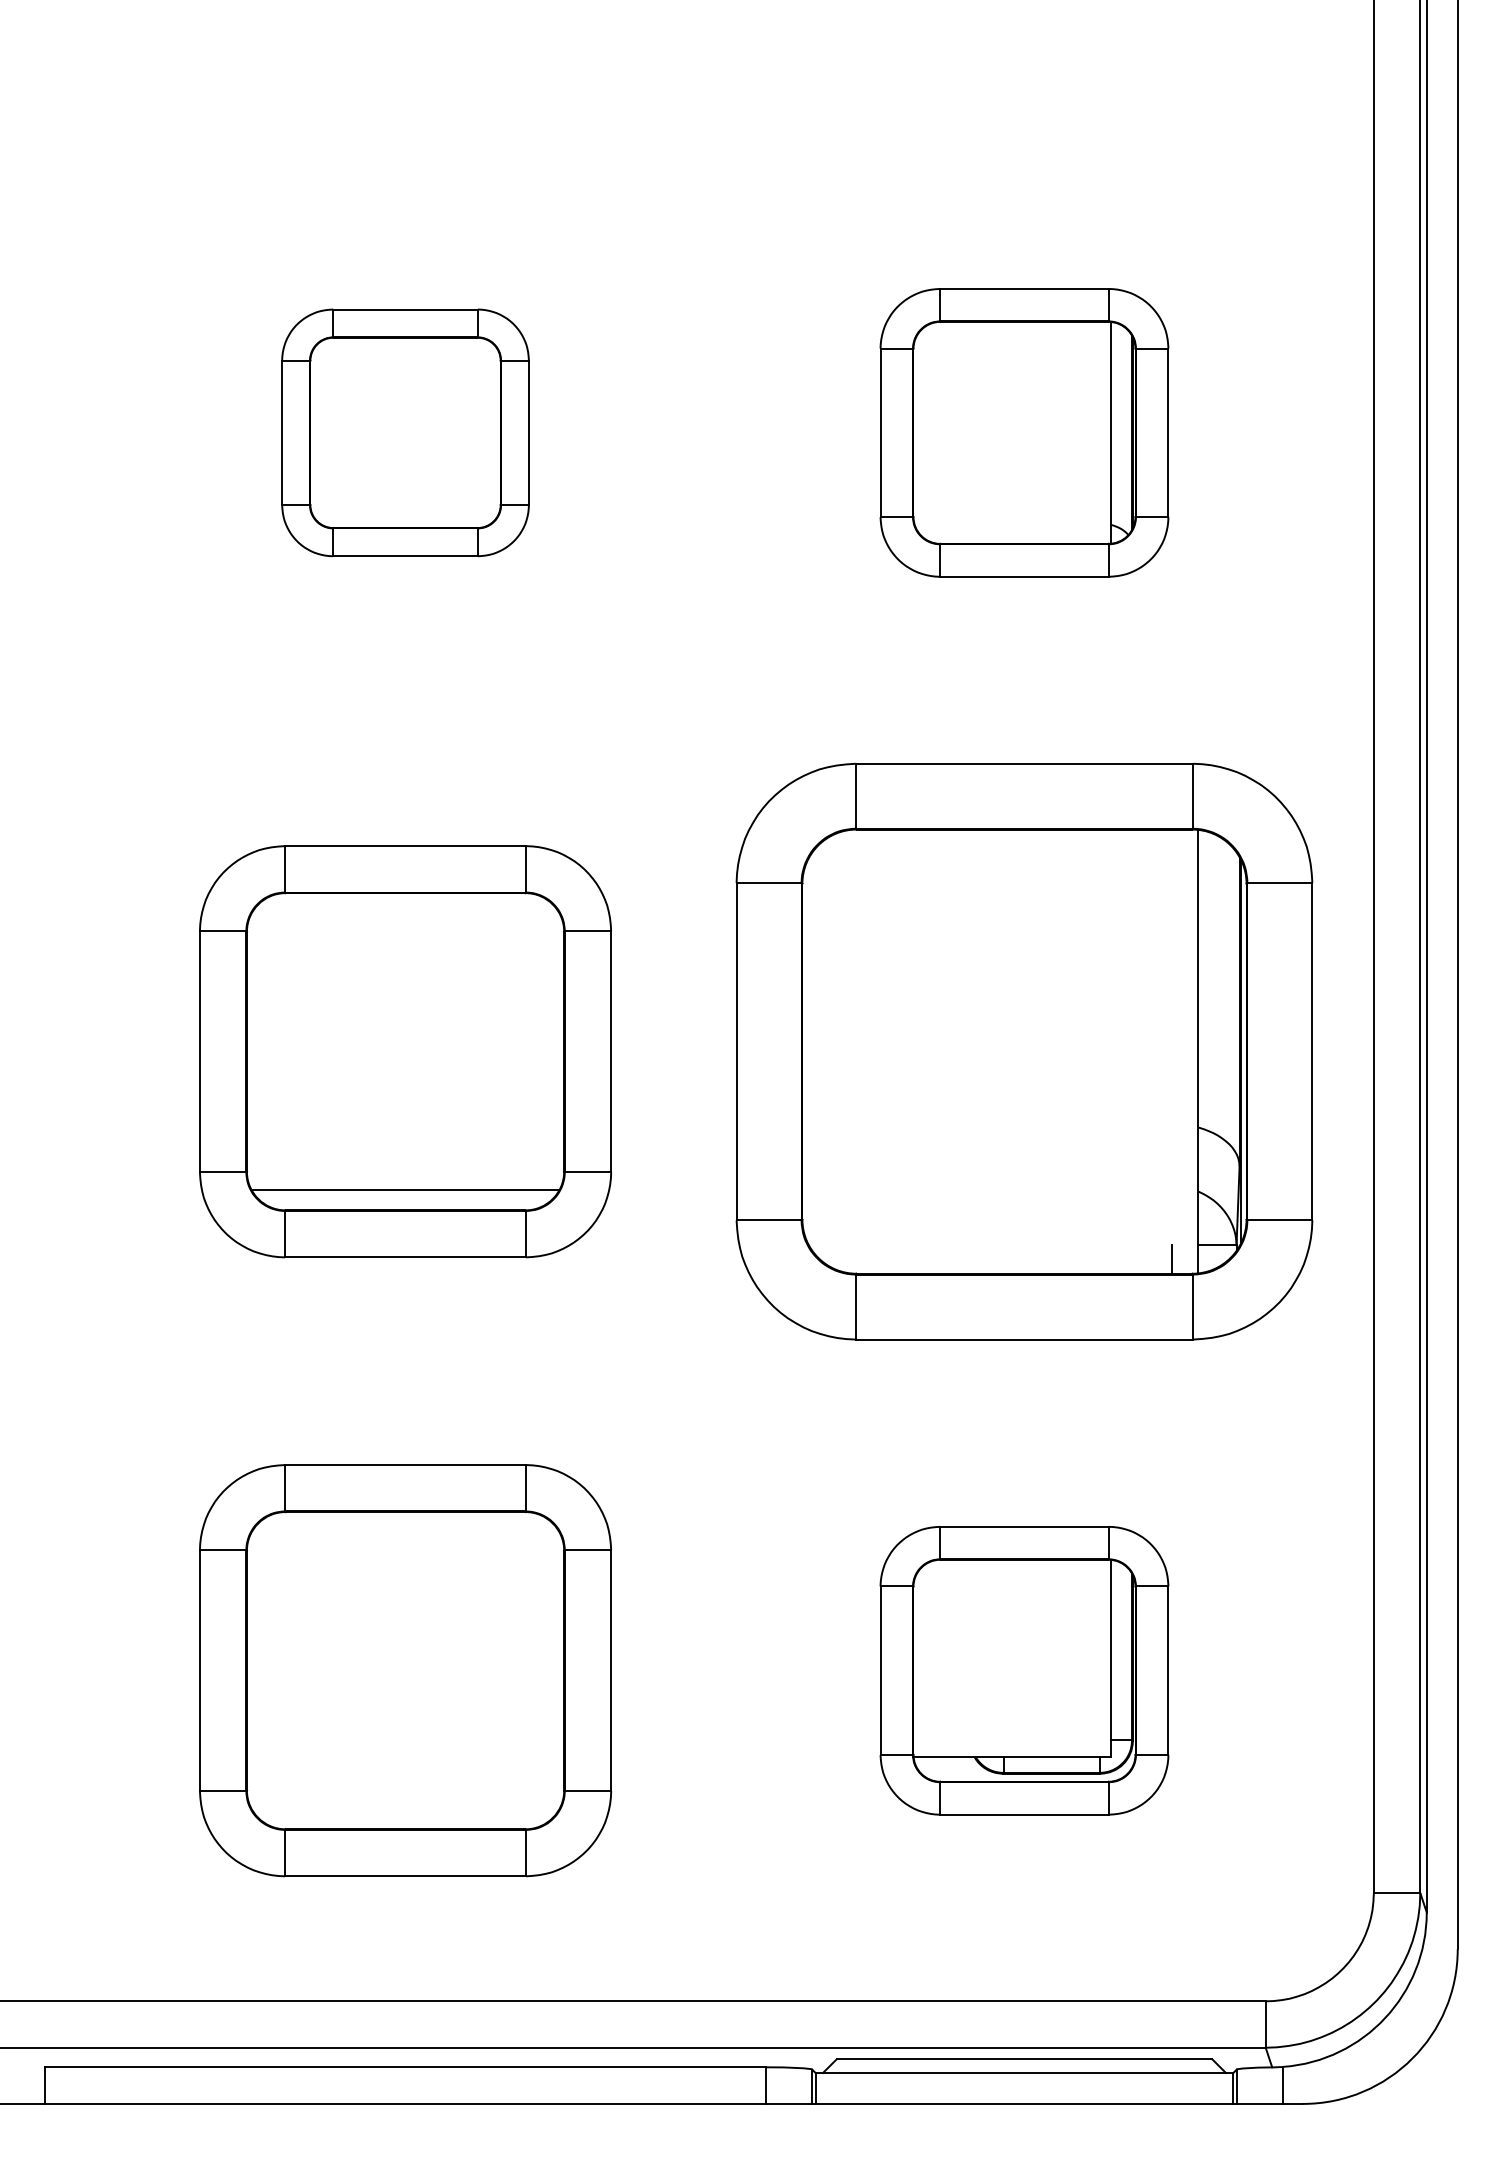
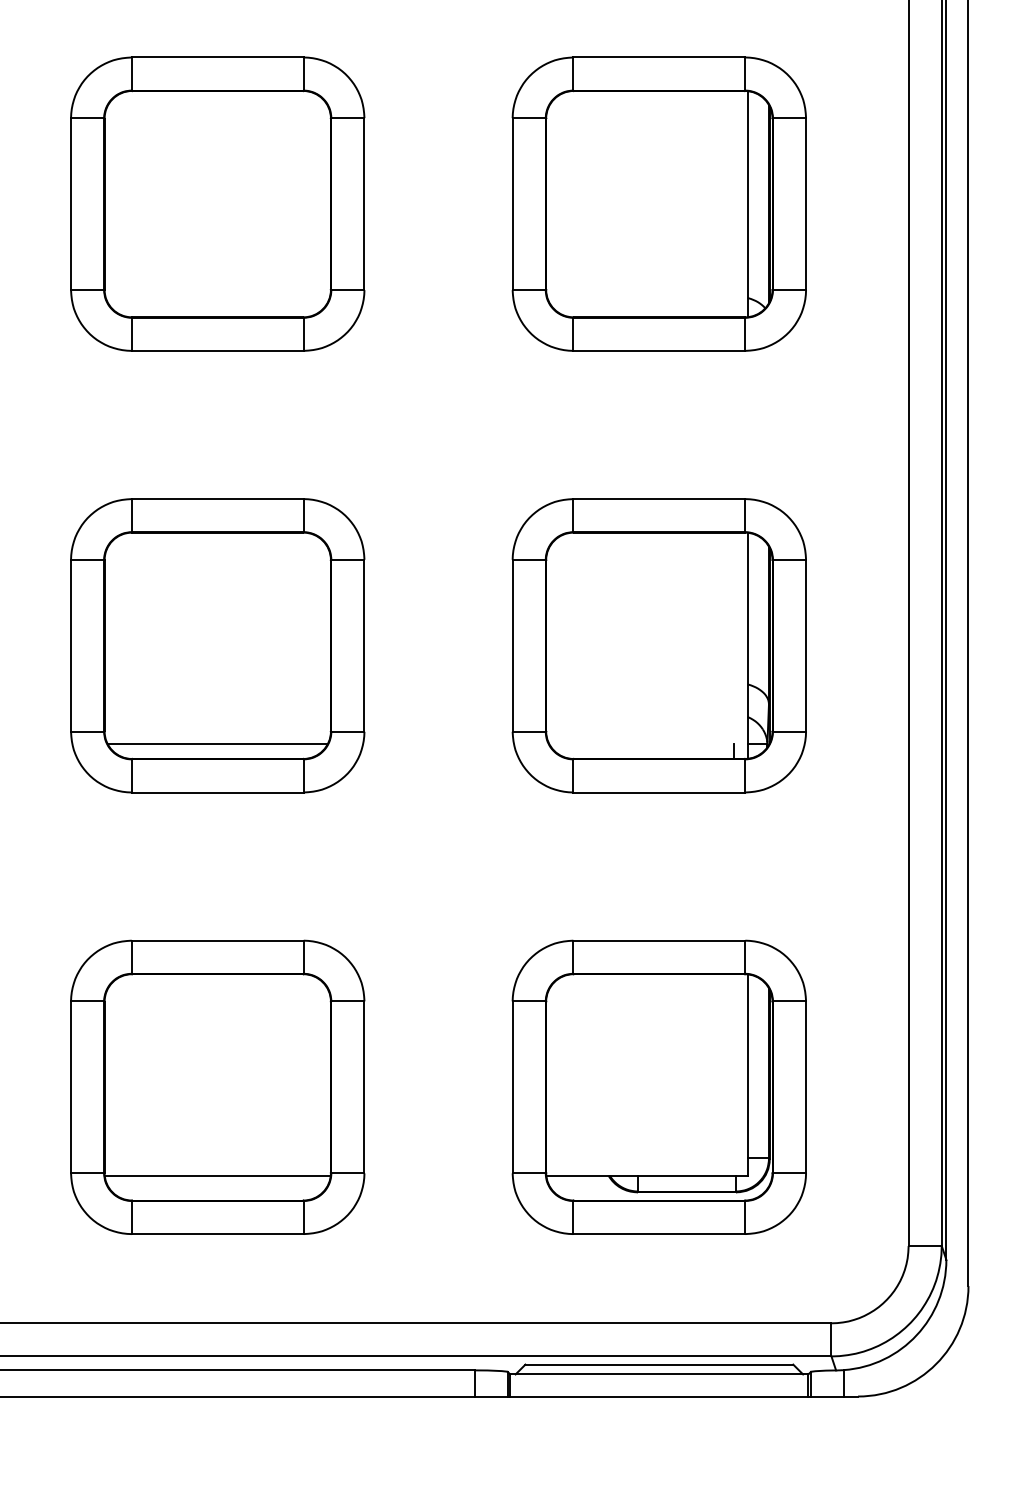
part: (405, 432) -> (217, 203), size x1.67
part: (1024, 432) -> (659, 203), size x1.43
part: (1024, 1051) -> (659, 645), size x0.71
part: (1024, 1670) -> (659, 1087), size x1.43
line: (405, 1794) -> (217, 1175), added

